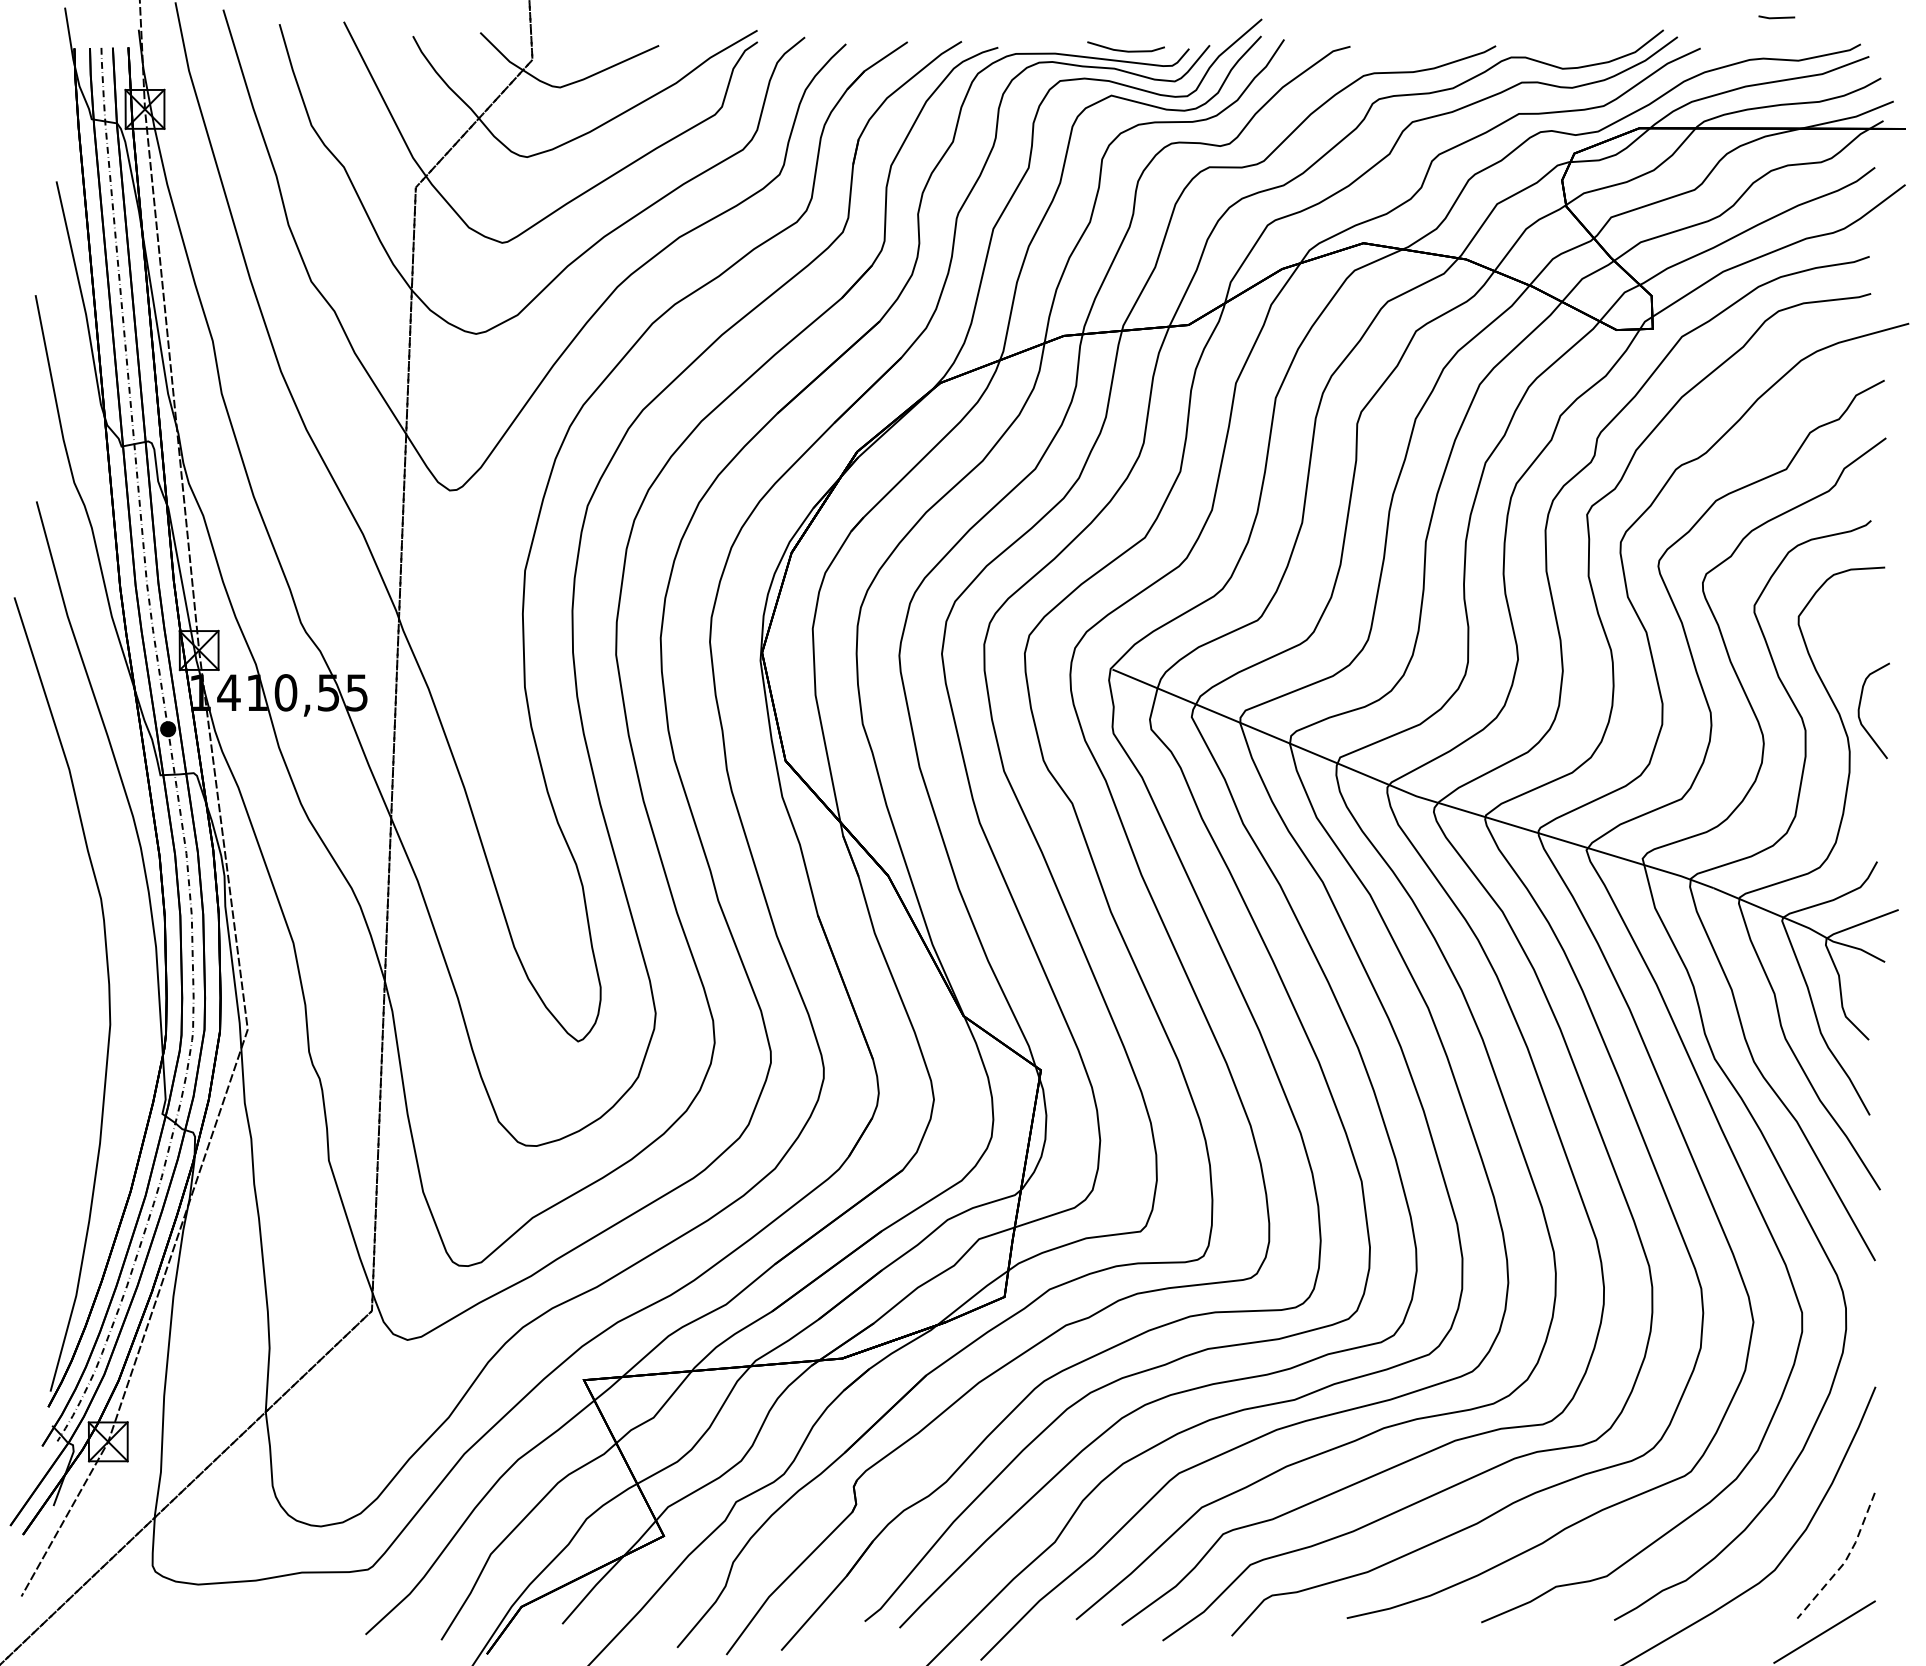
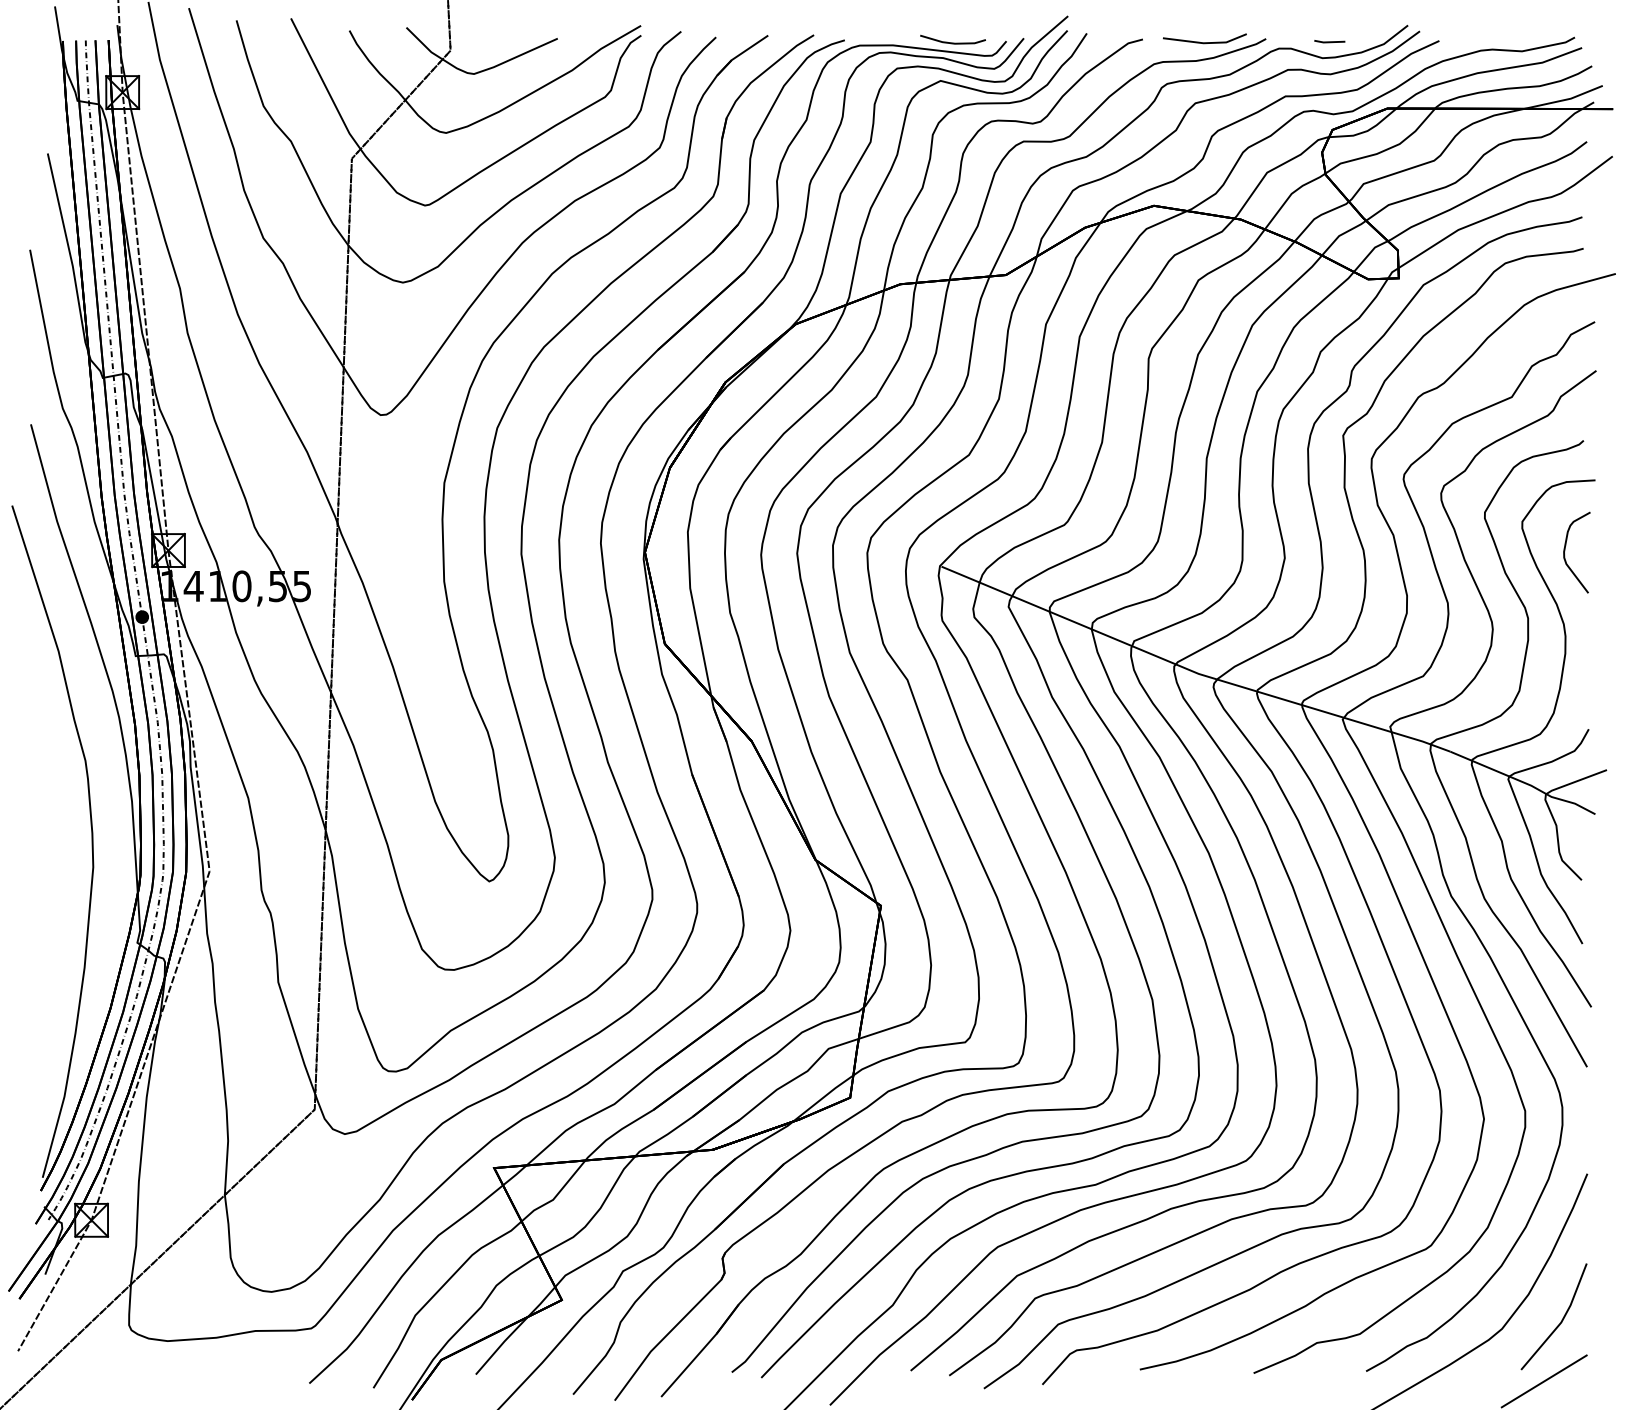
line: (1776, 17) -> (1329, 41), moved
line: (1423, 50) -> (1204, 42), added
curve: (1860, 709) -> (1565, 551), moved
line: (1844, 1561) -> (1561, 1321), dashed -> solid

